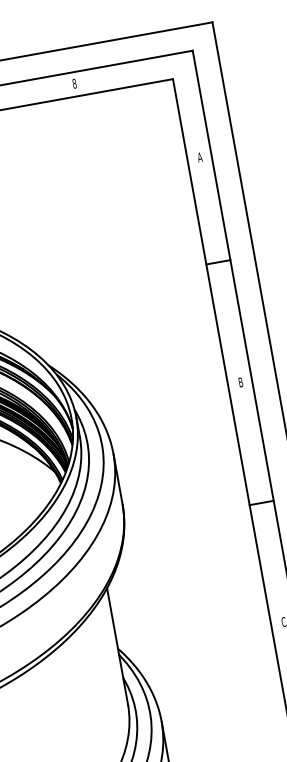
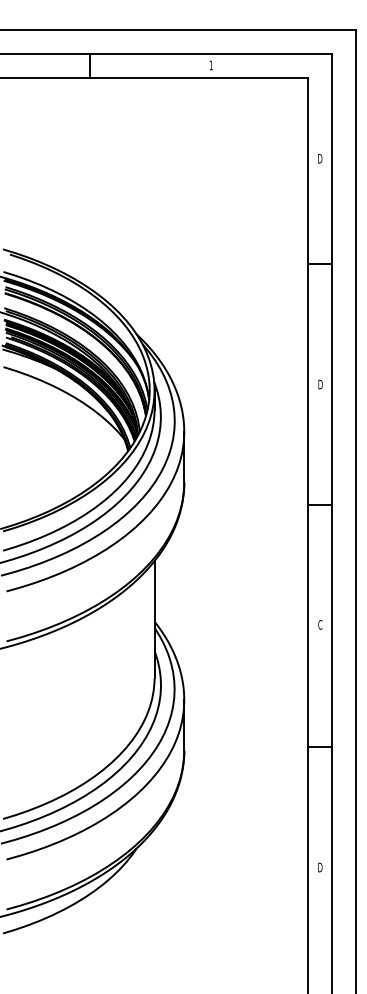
text: (73, 84) -> (210, 65), 8 -> 1
text: (199, 157) -> (319, 158), A -> D
text: (240, 382) -> (320, 384), B -> D

